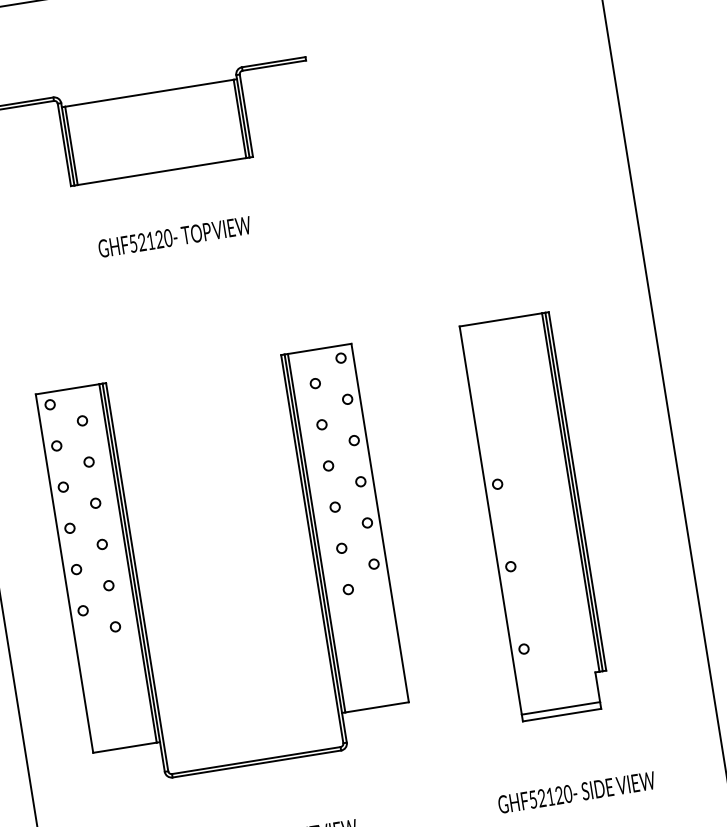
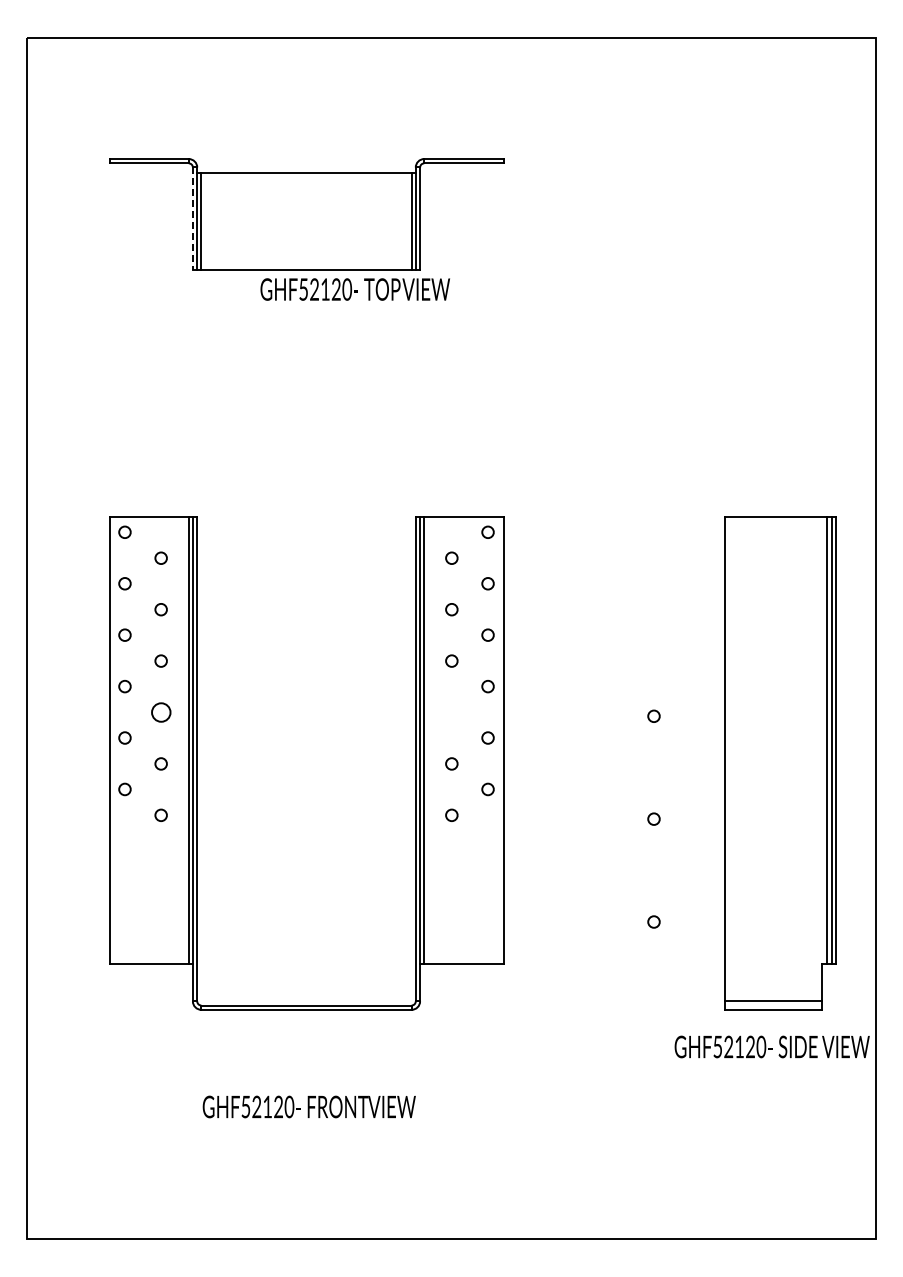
line: (64, 145) -> (192, 219), solid -> dashed
text: (174, 237) -> (354, 289), moved
circle: (334, 507) -> (451, 712), removed
part: (536, 516) -> (780, 763), moved
circle: (101, 544) -> (160, 712), size x1.6
text: (576, 792) -> (771, 1046), moved

